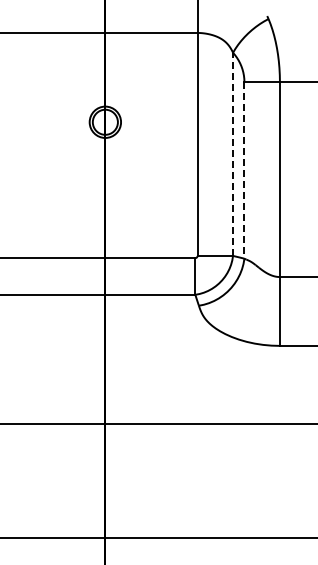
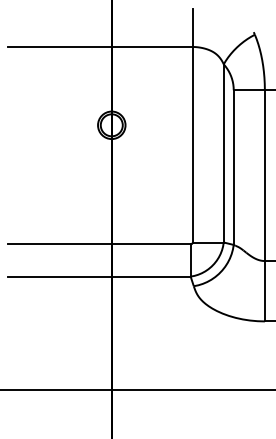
line: (233, 154) -> (224, 153), dashed -> solid
line: (244, 170) -> (233, 167), dashed -> solid

